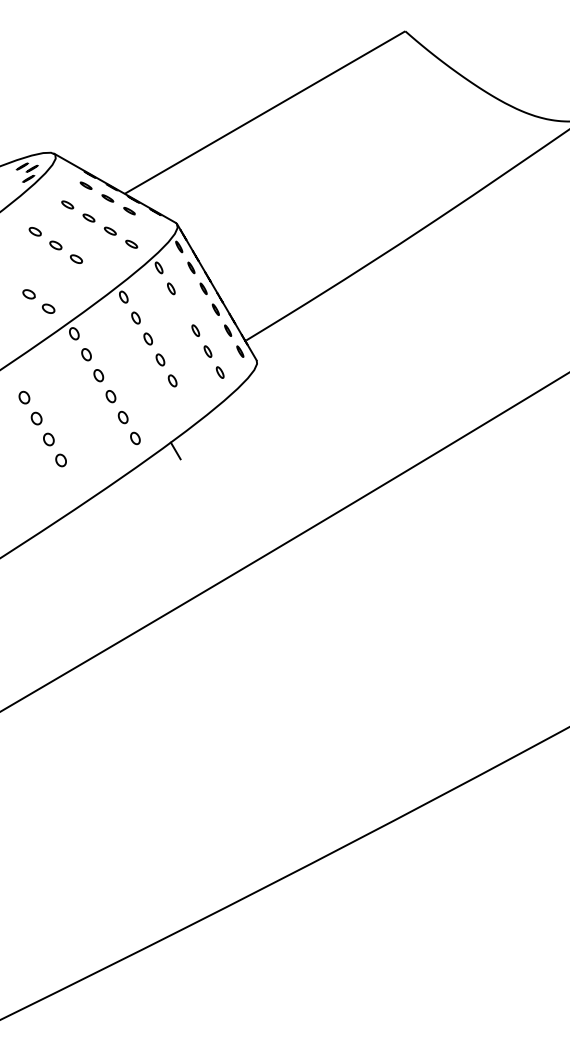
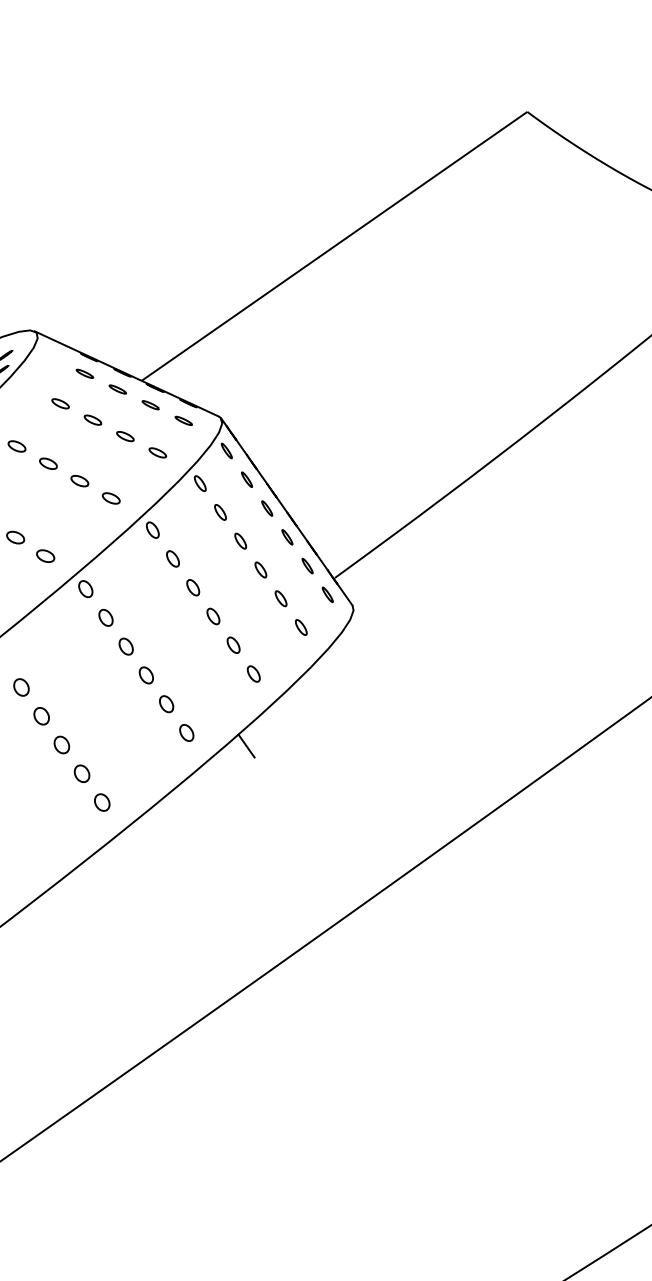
part: (151, 223) -> (183, 420), added
part: (96, 272) -> (110, 497), added
part: (183, 309) -> (240, 540), added
part: (184, 401) -> (253, 673), added
part: (73, 481) -> (102, 802), added

